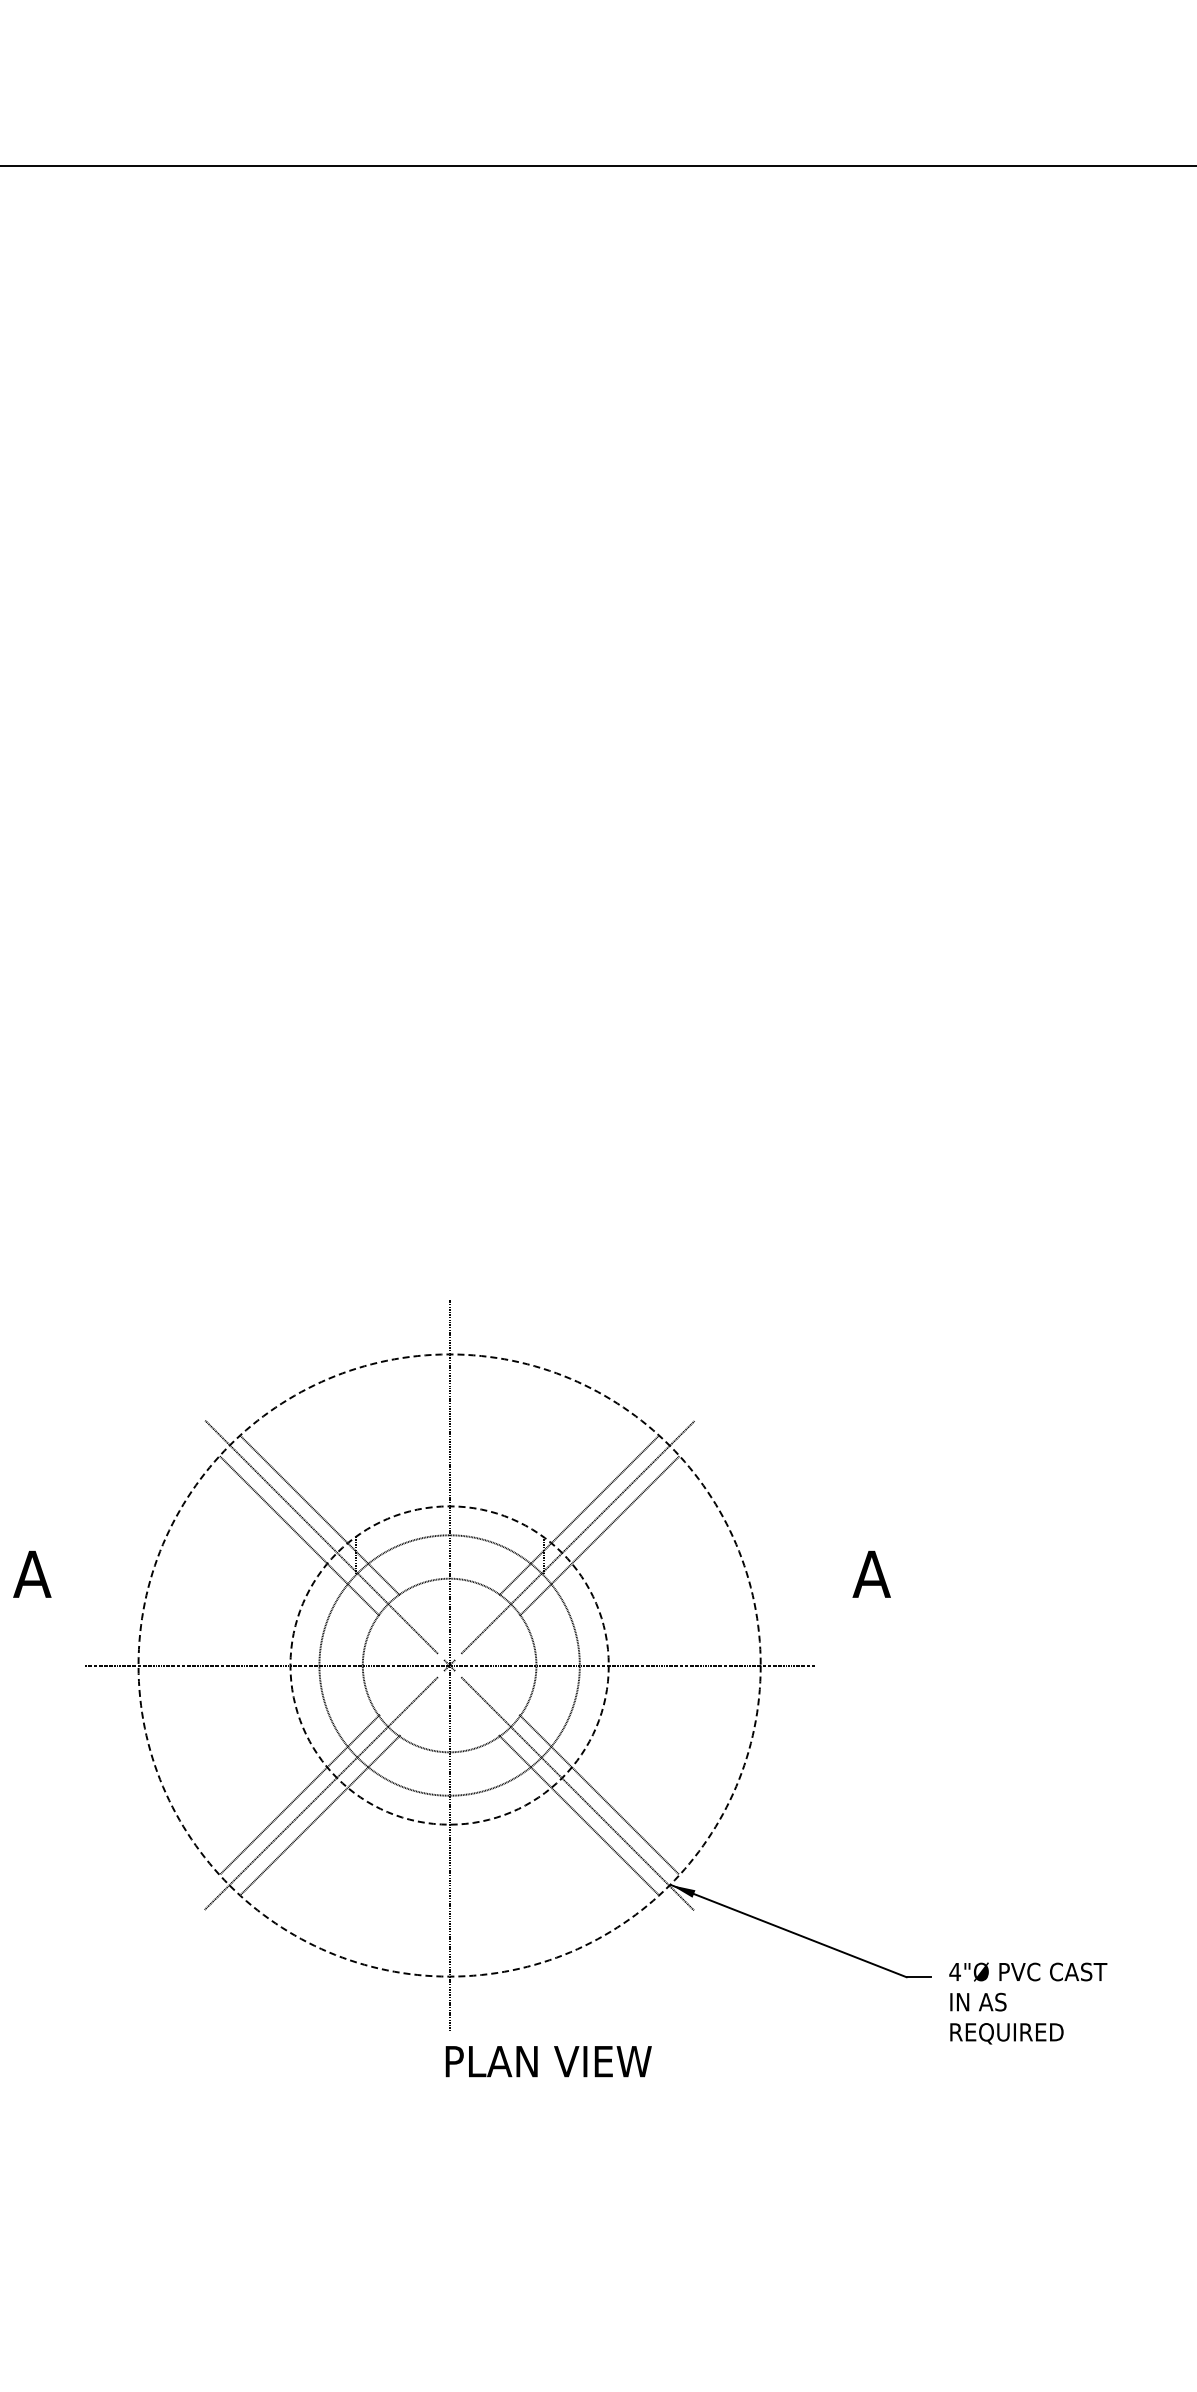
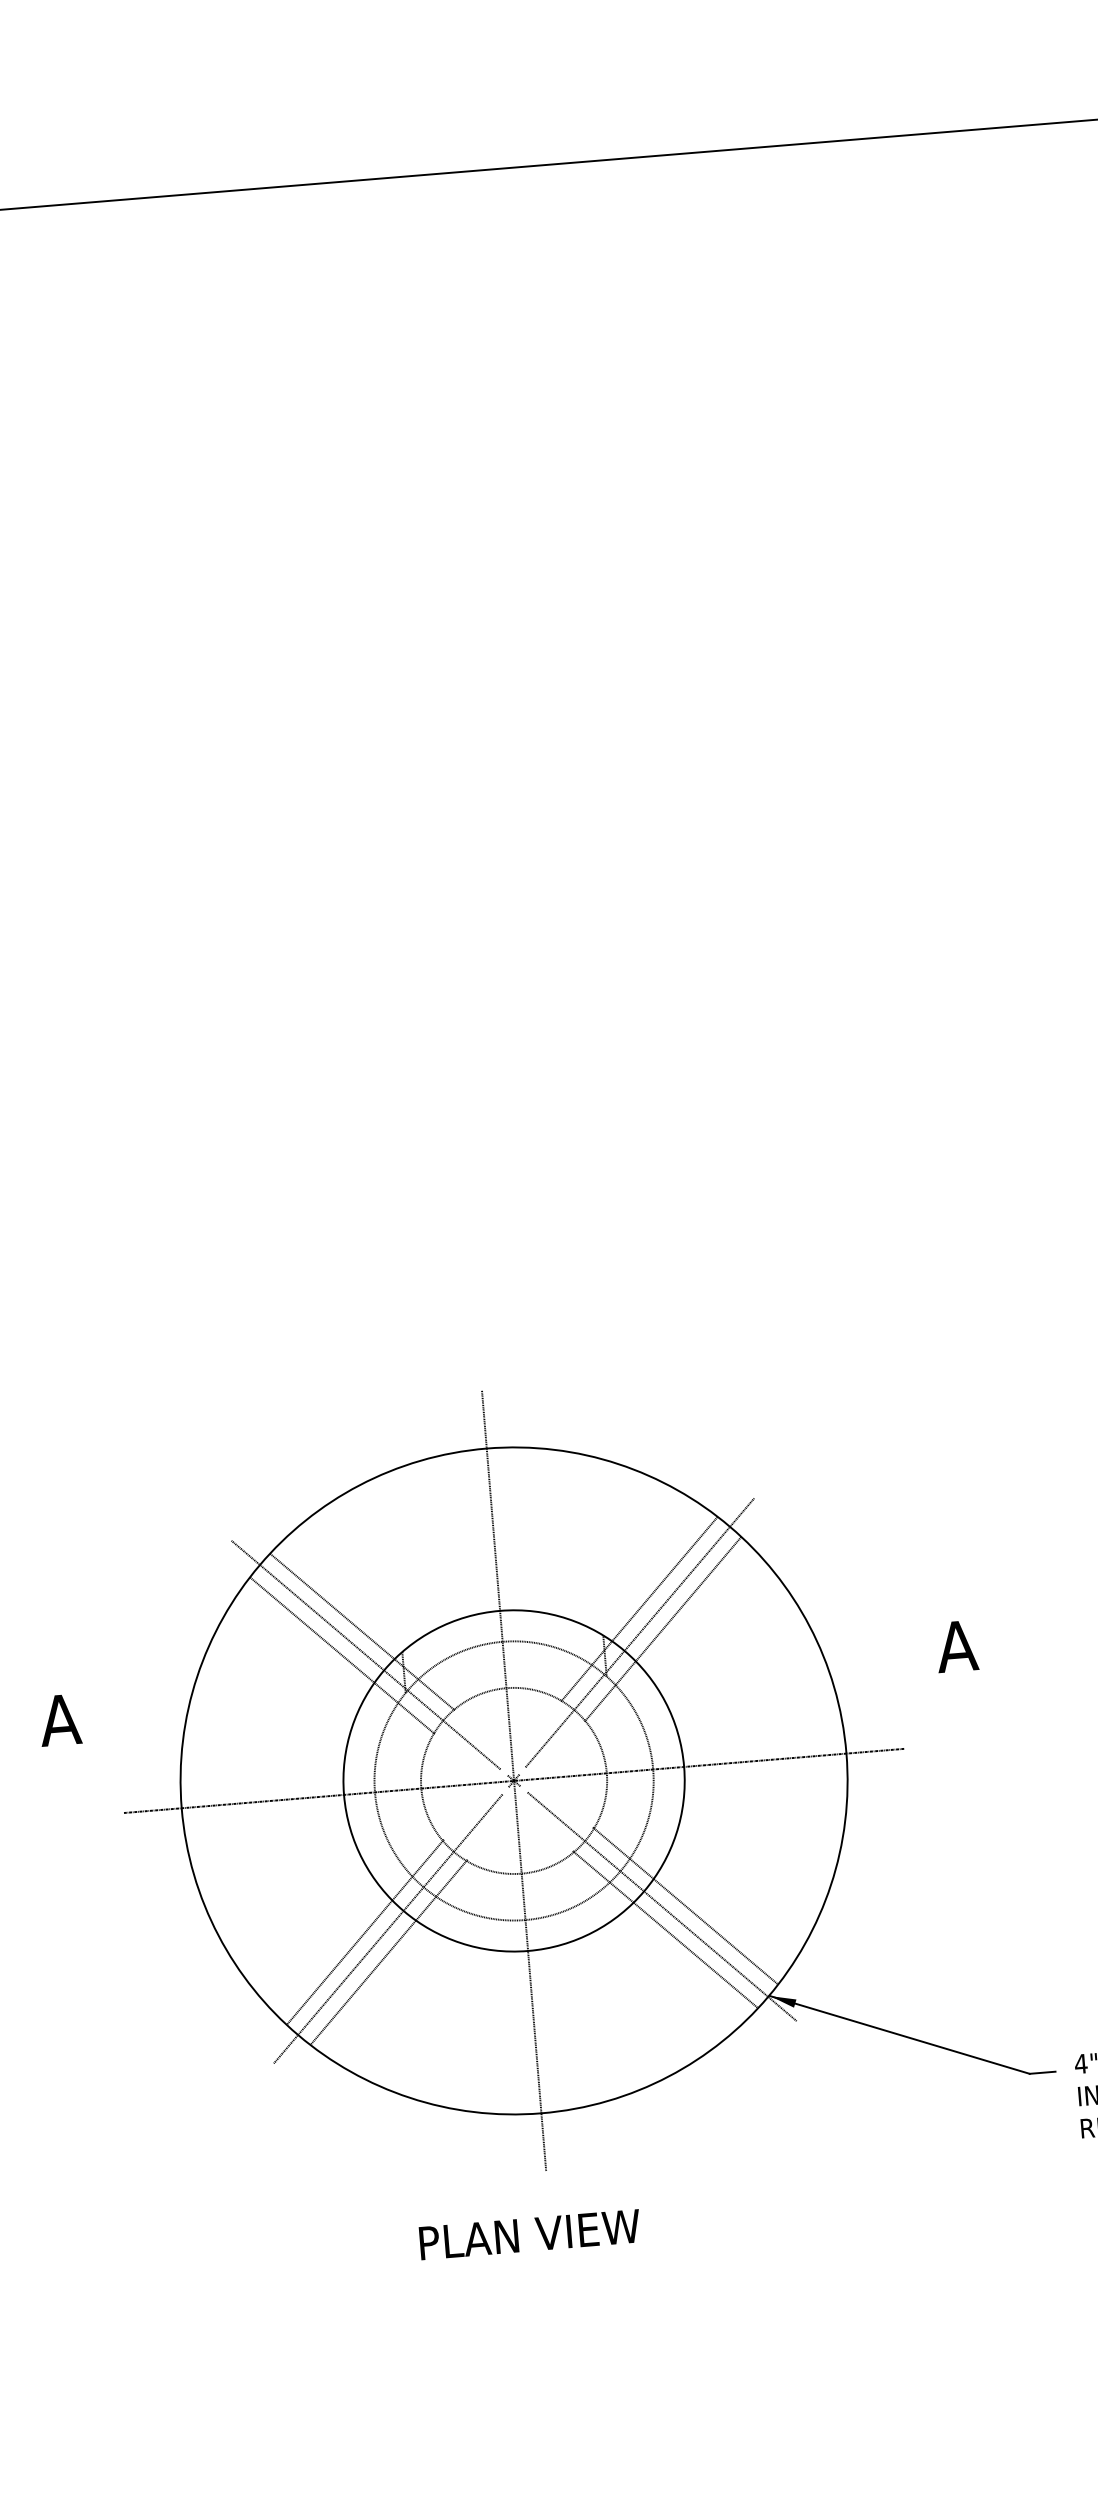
circle: (449, 1665) -> (513, 1780), dashed -> solid
circle: (449, 1665) -> (513, 1780), dashed -> solid
text: (548, 2061) -> (529, 2234), moved

